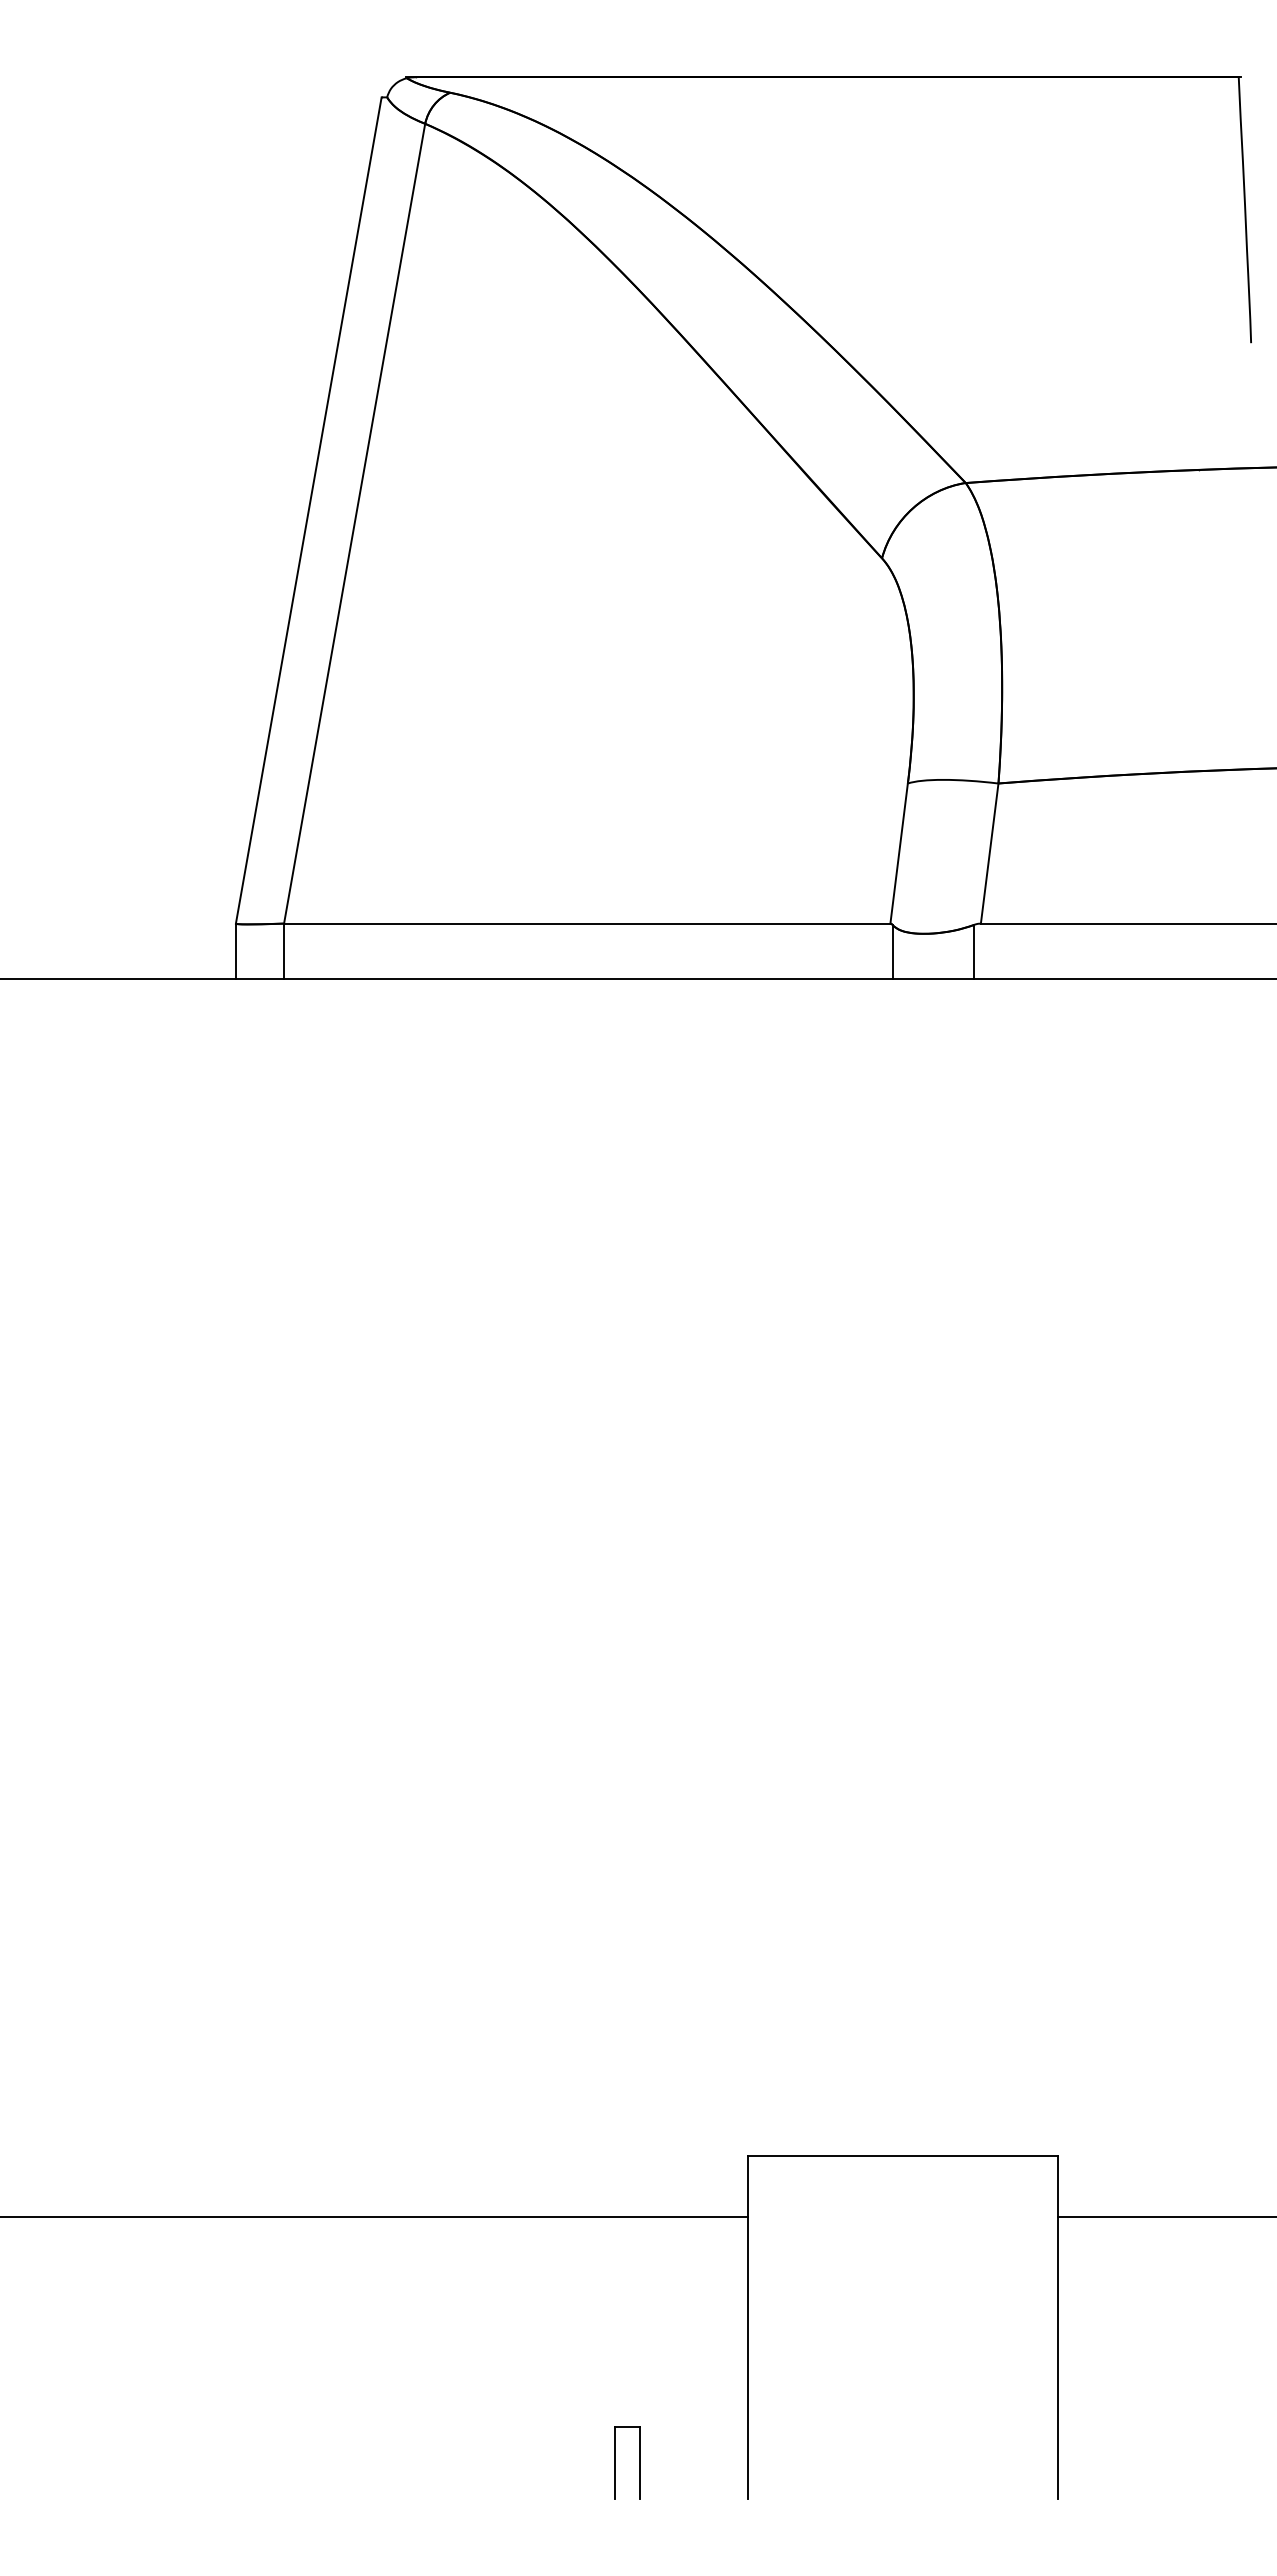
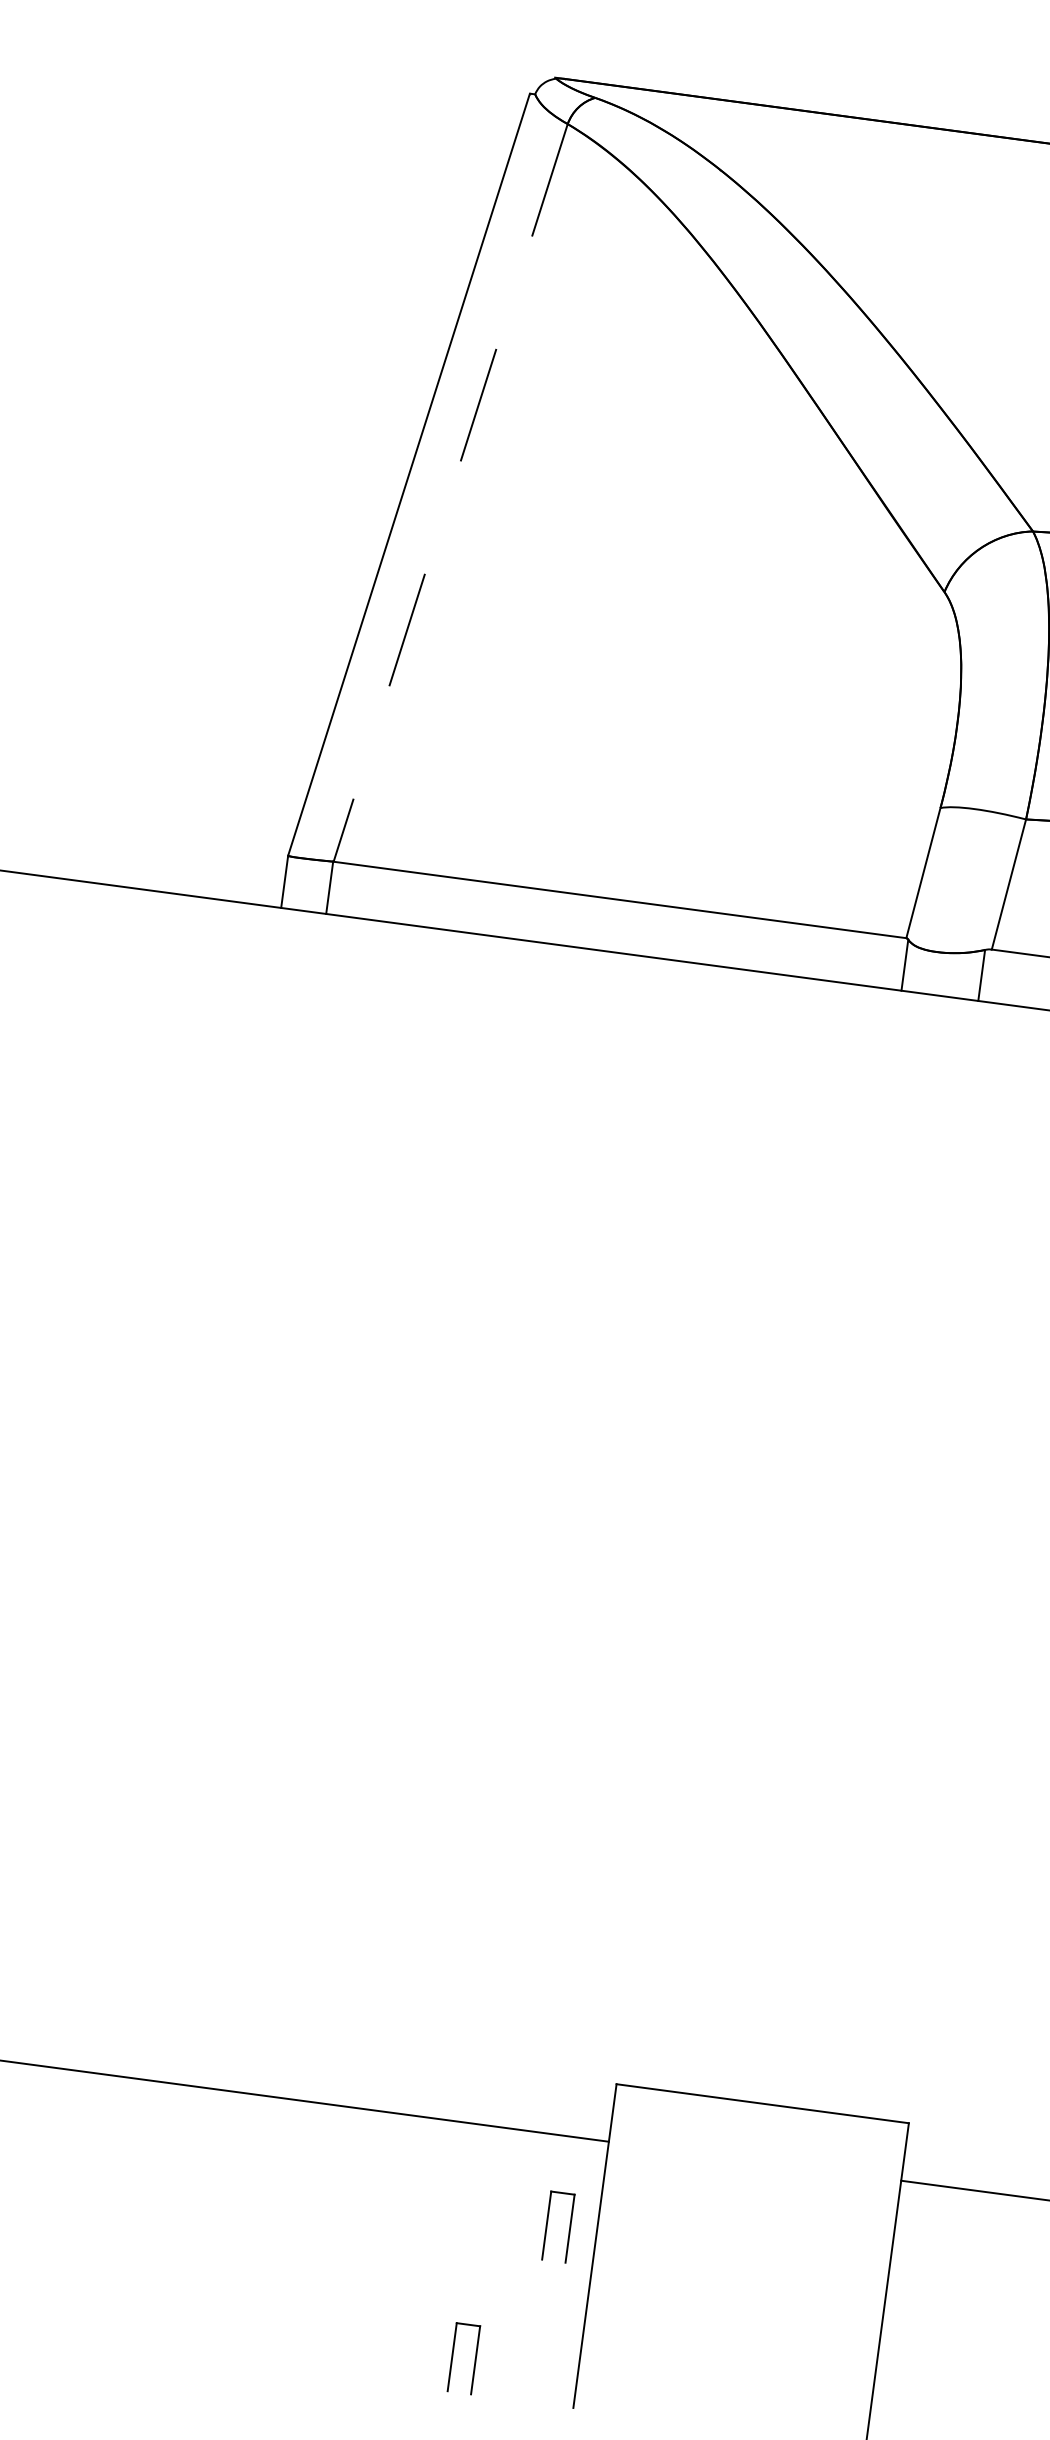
line: (354, 524) -> (450, 493), solid -> dashed
part: (695, 2312) -> (547, 2225), added

